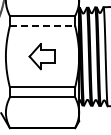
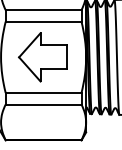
line: (42, 25) -> (43, 21), dashed -> solid
part: (41, 56) -> (42, 57), size x1.67

